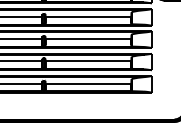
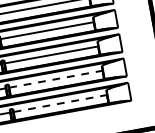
line: (88, 61) -> (56, 79), solid -> dashed
line: (88, 83) -> (60, 103), solid -> dashed

